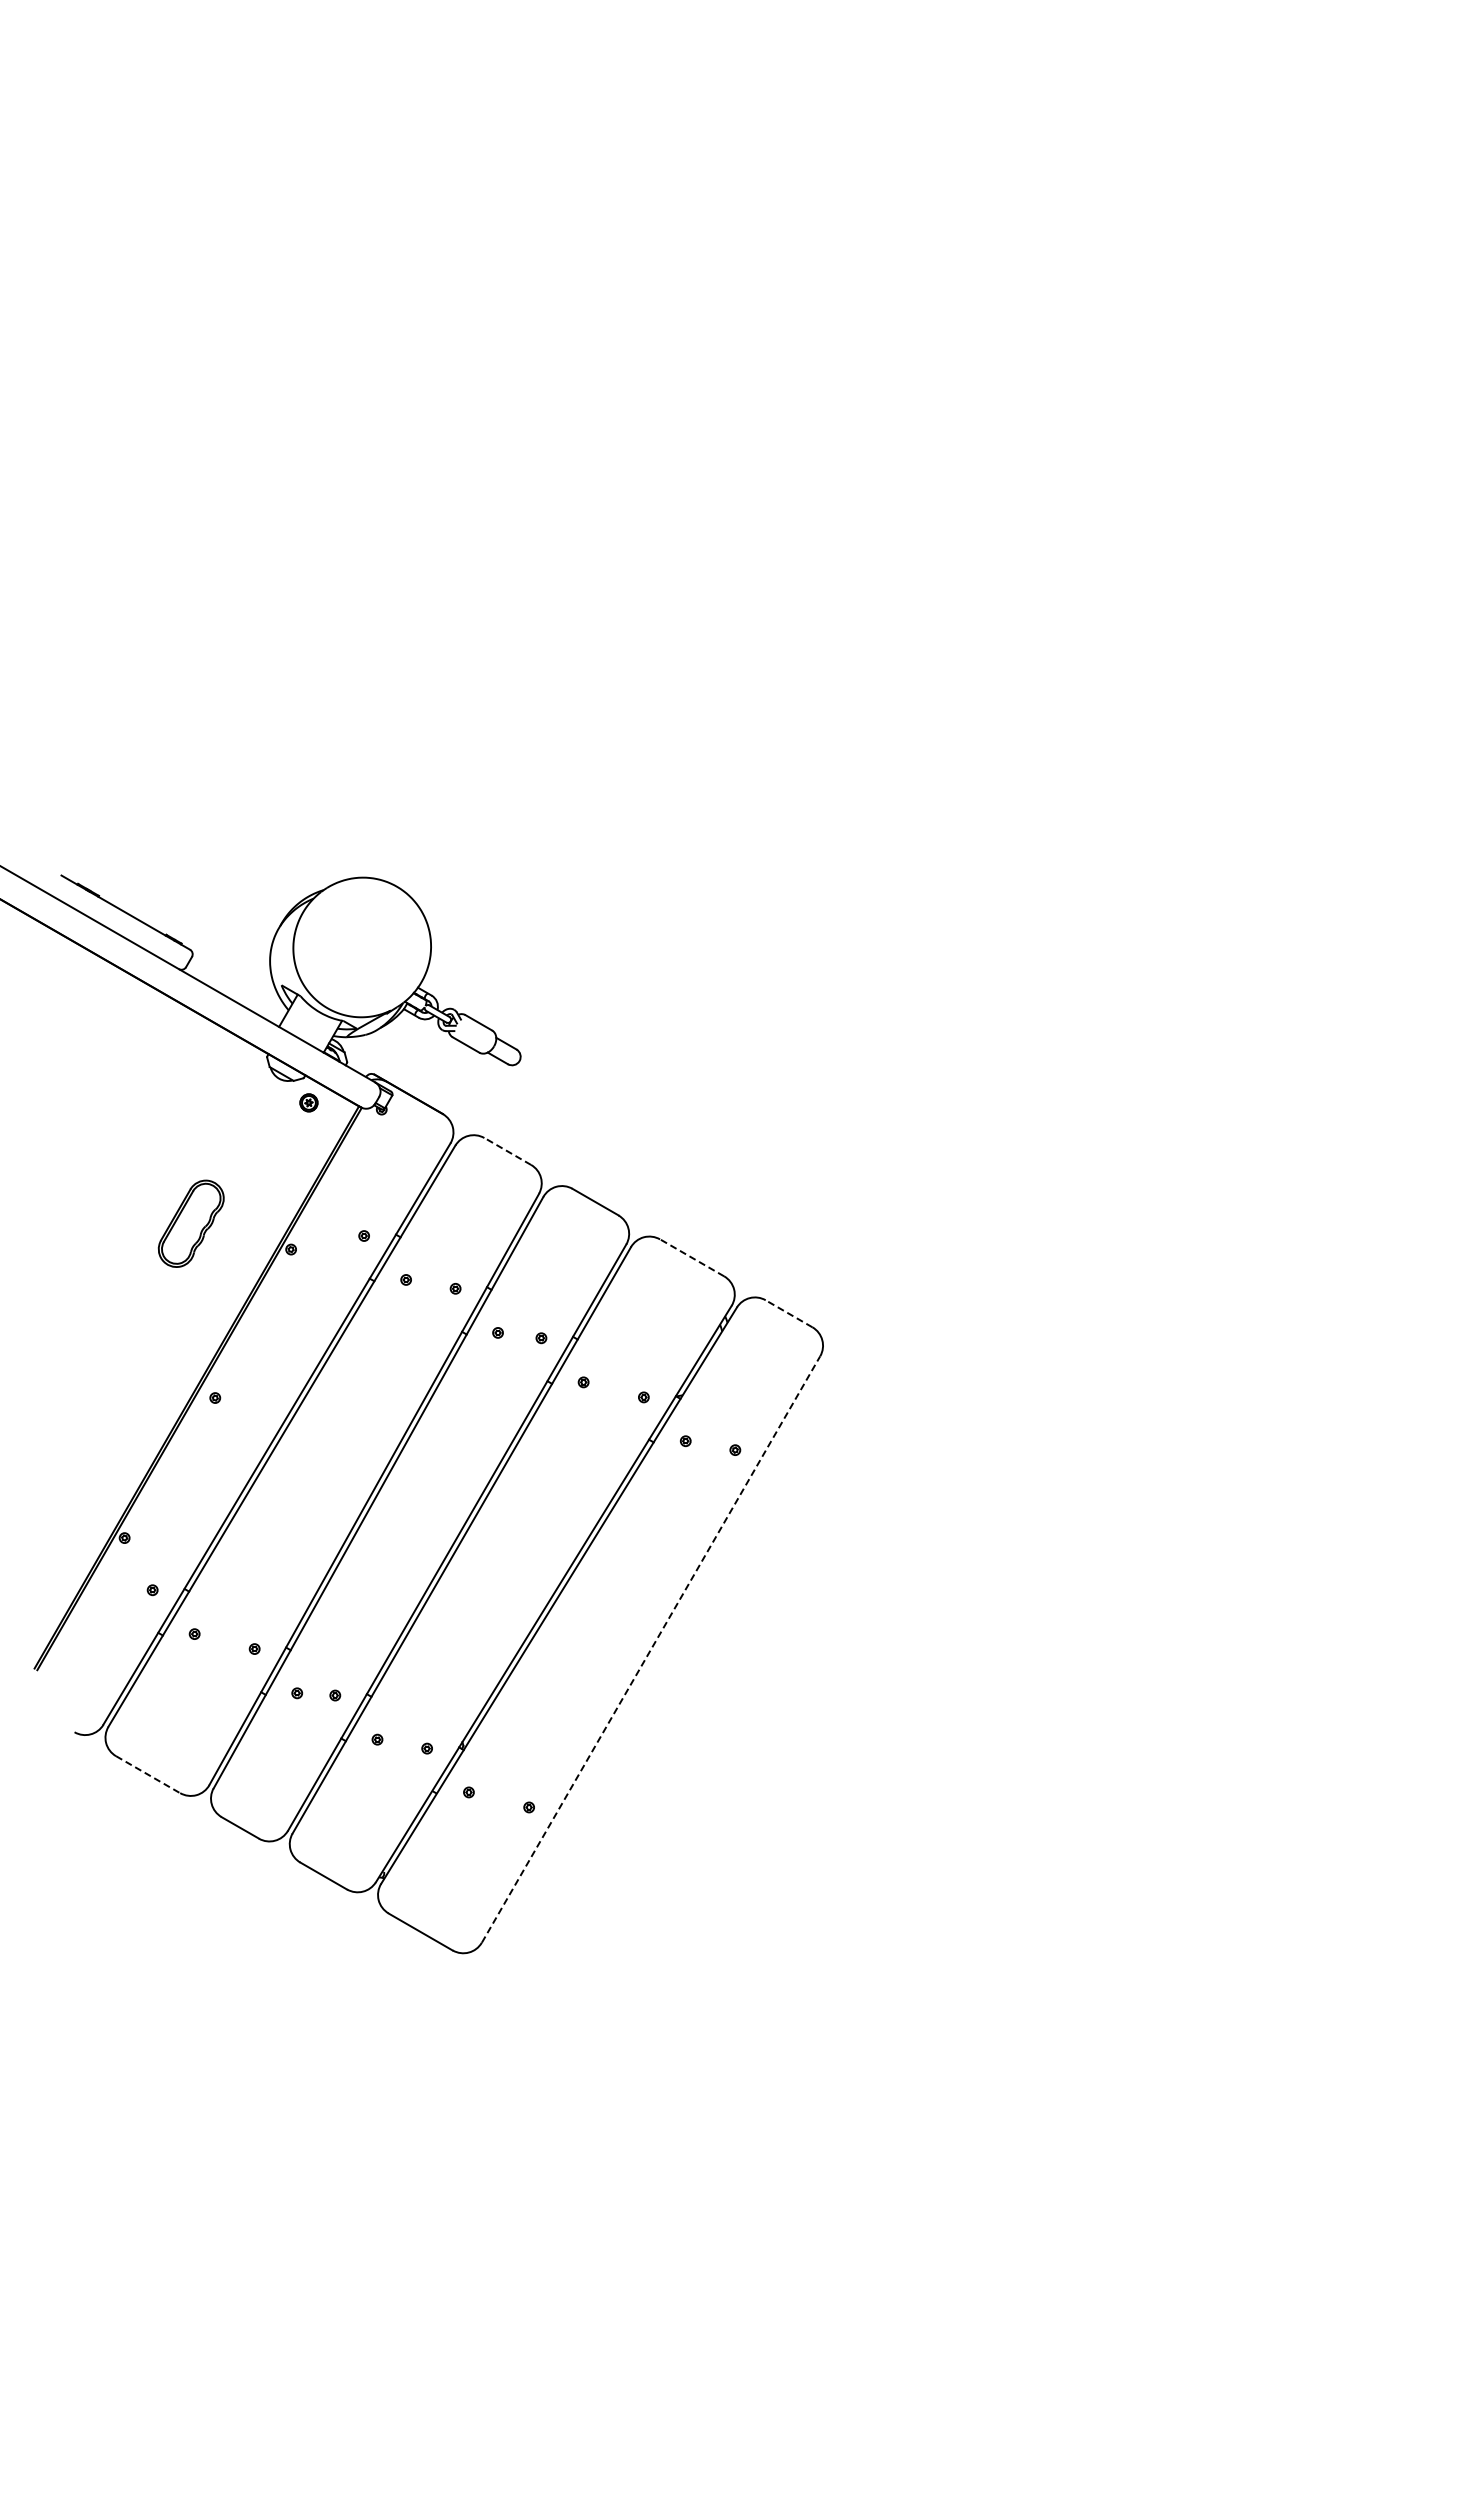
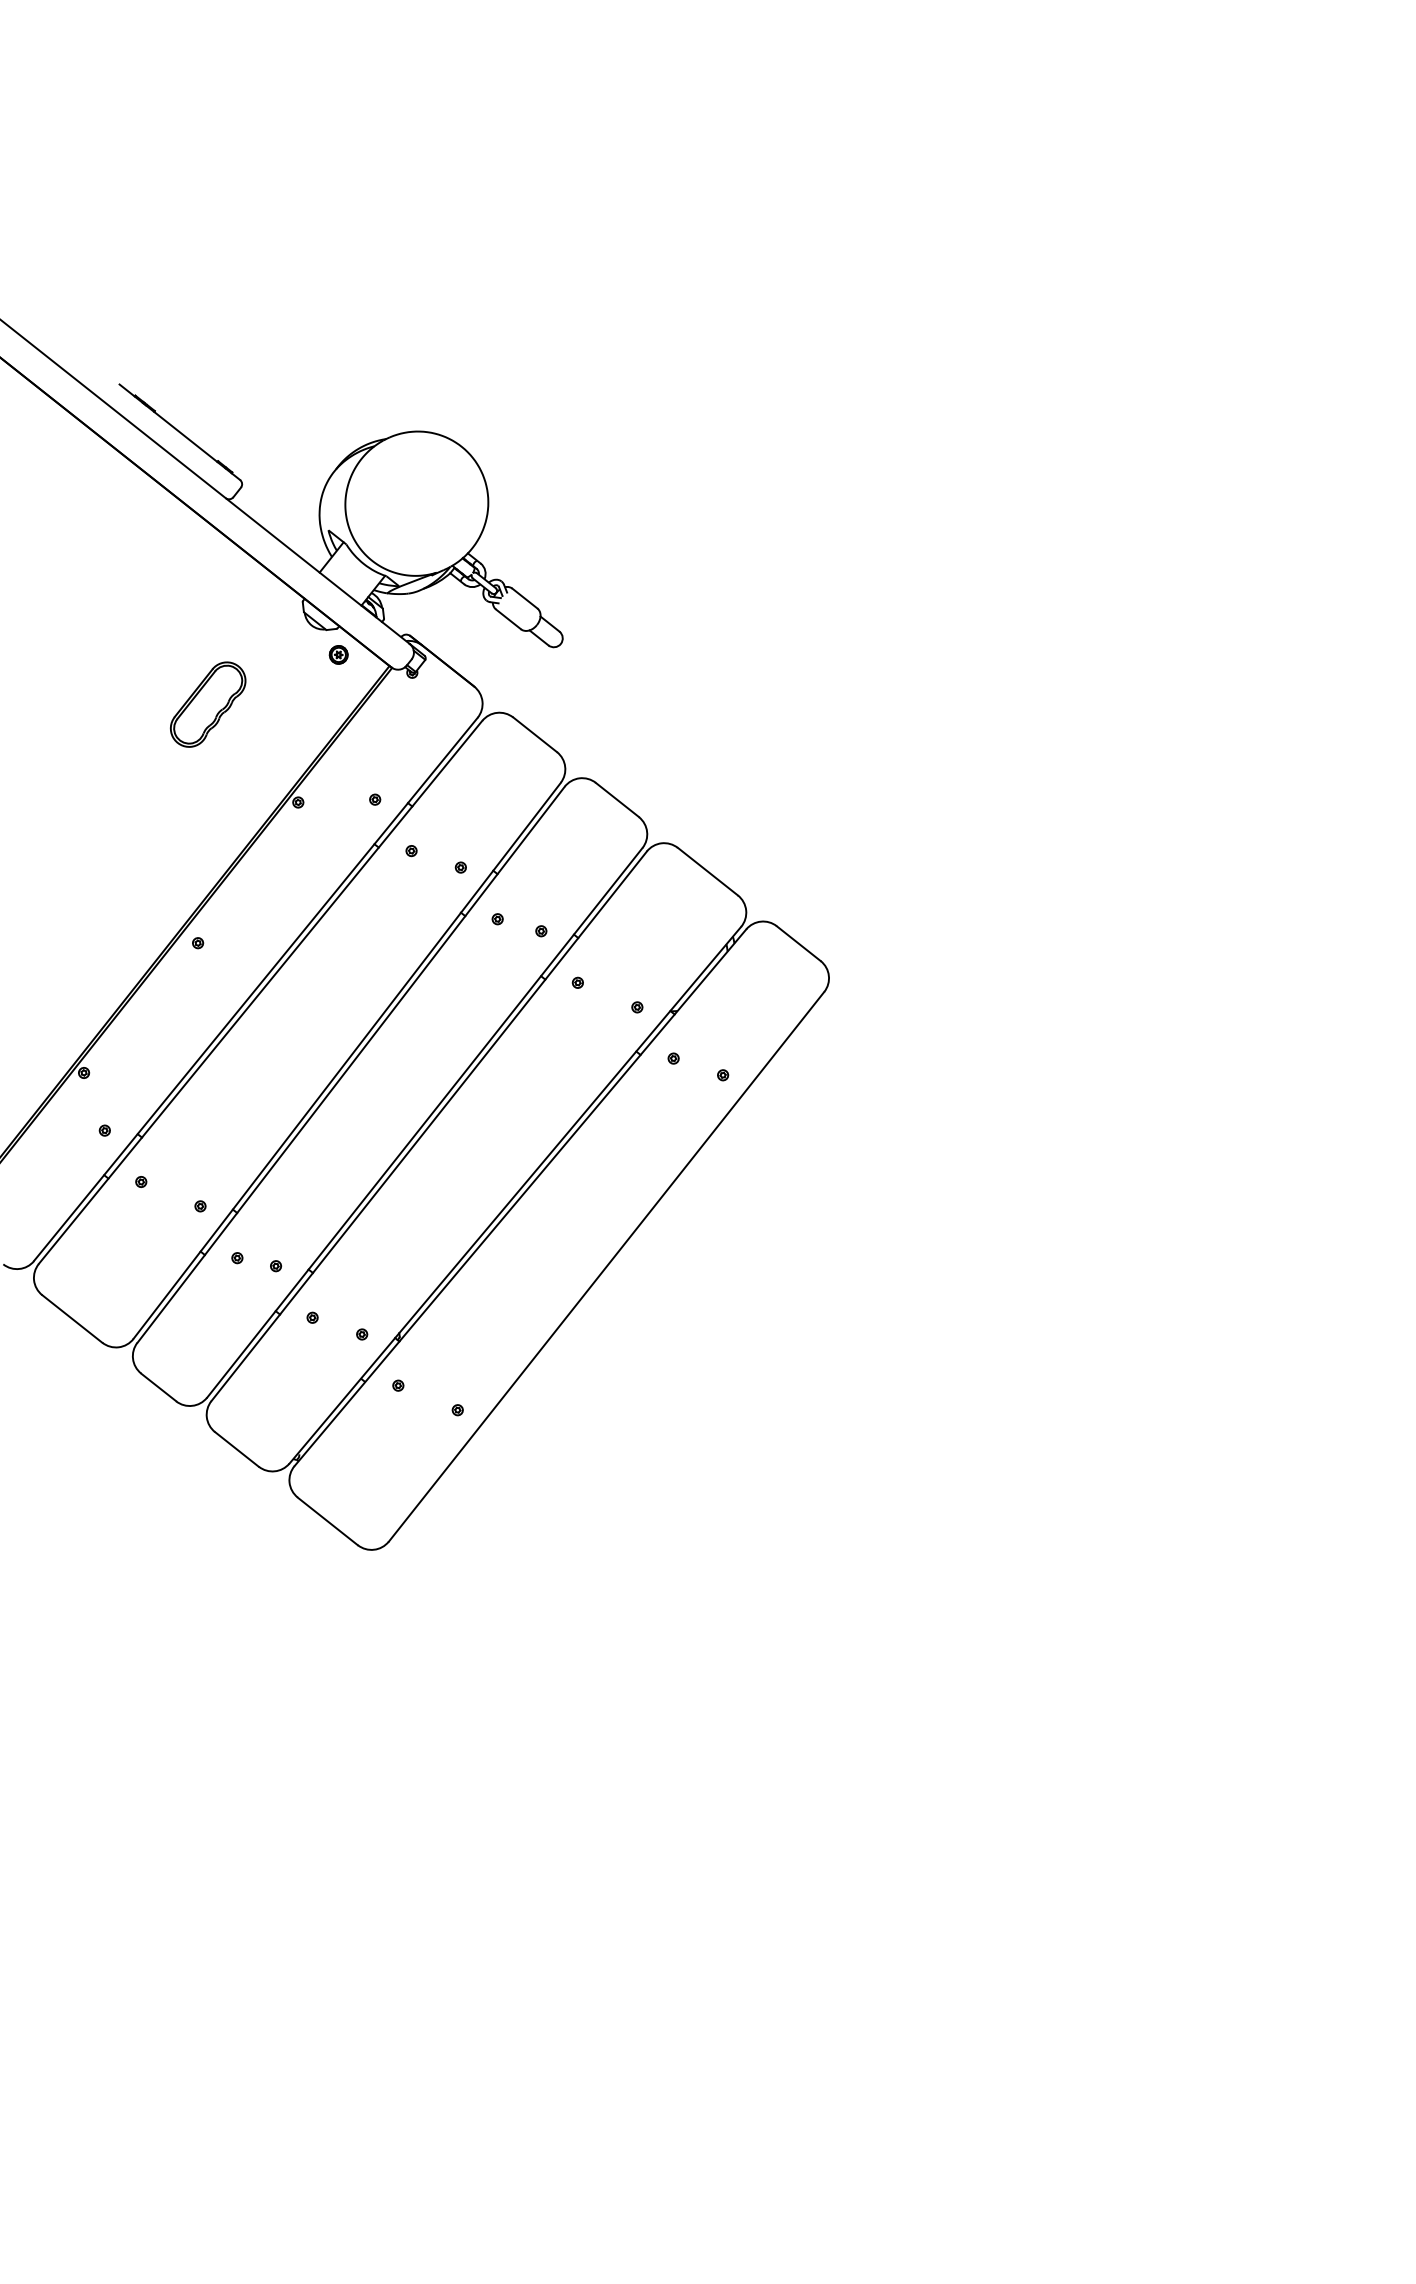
line: (507, 1151) -> (534, 734), dashed -> solid
part: (190, 1223) -> (207, 704), moved
line: (692, 1257) -> (708, 871), dashed -> solid
line: (789, 1313) -> (799, 943), dashed -> solid
line: (651, 1649) -> (607, 1266), dashed -> solid
line: (148, 1774) -> (72, 1318), dashed -> solid

